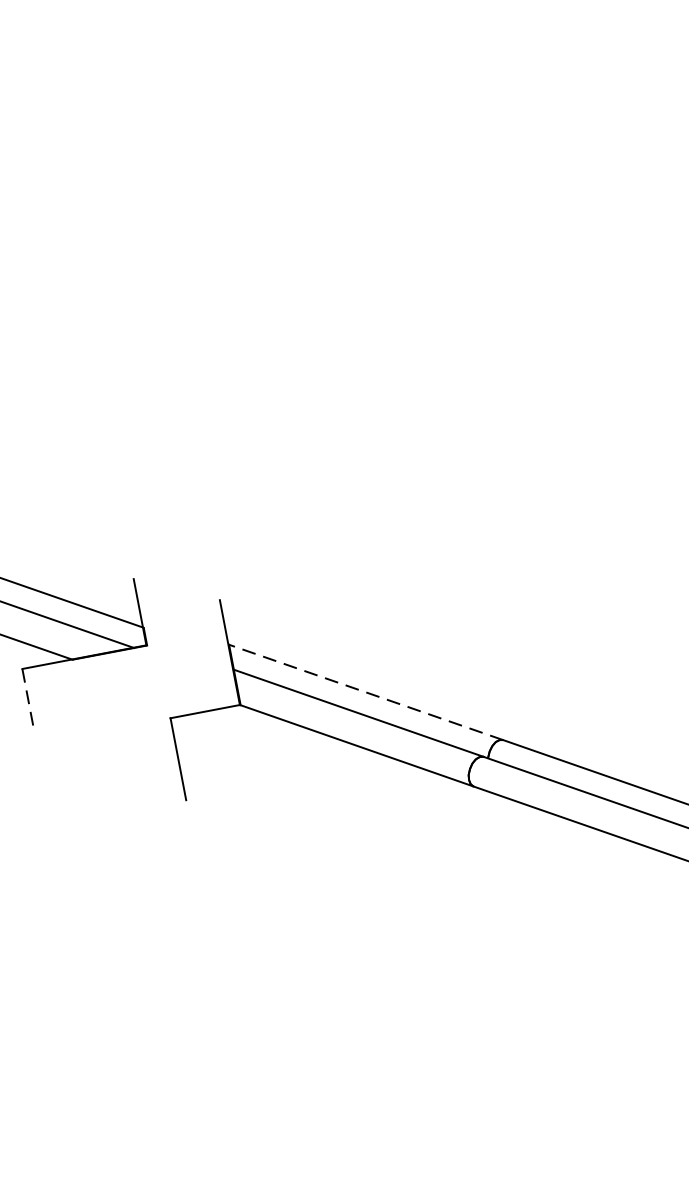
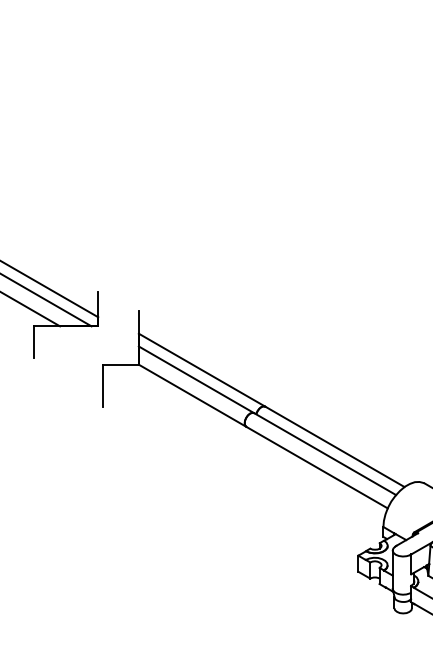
line: (364, 691) -> (201, 369), dashed -> solid
line: (28, 700) -> (34, 342), dashed -> solid

